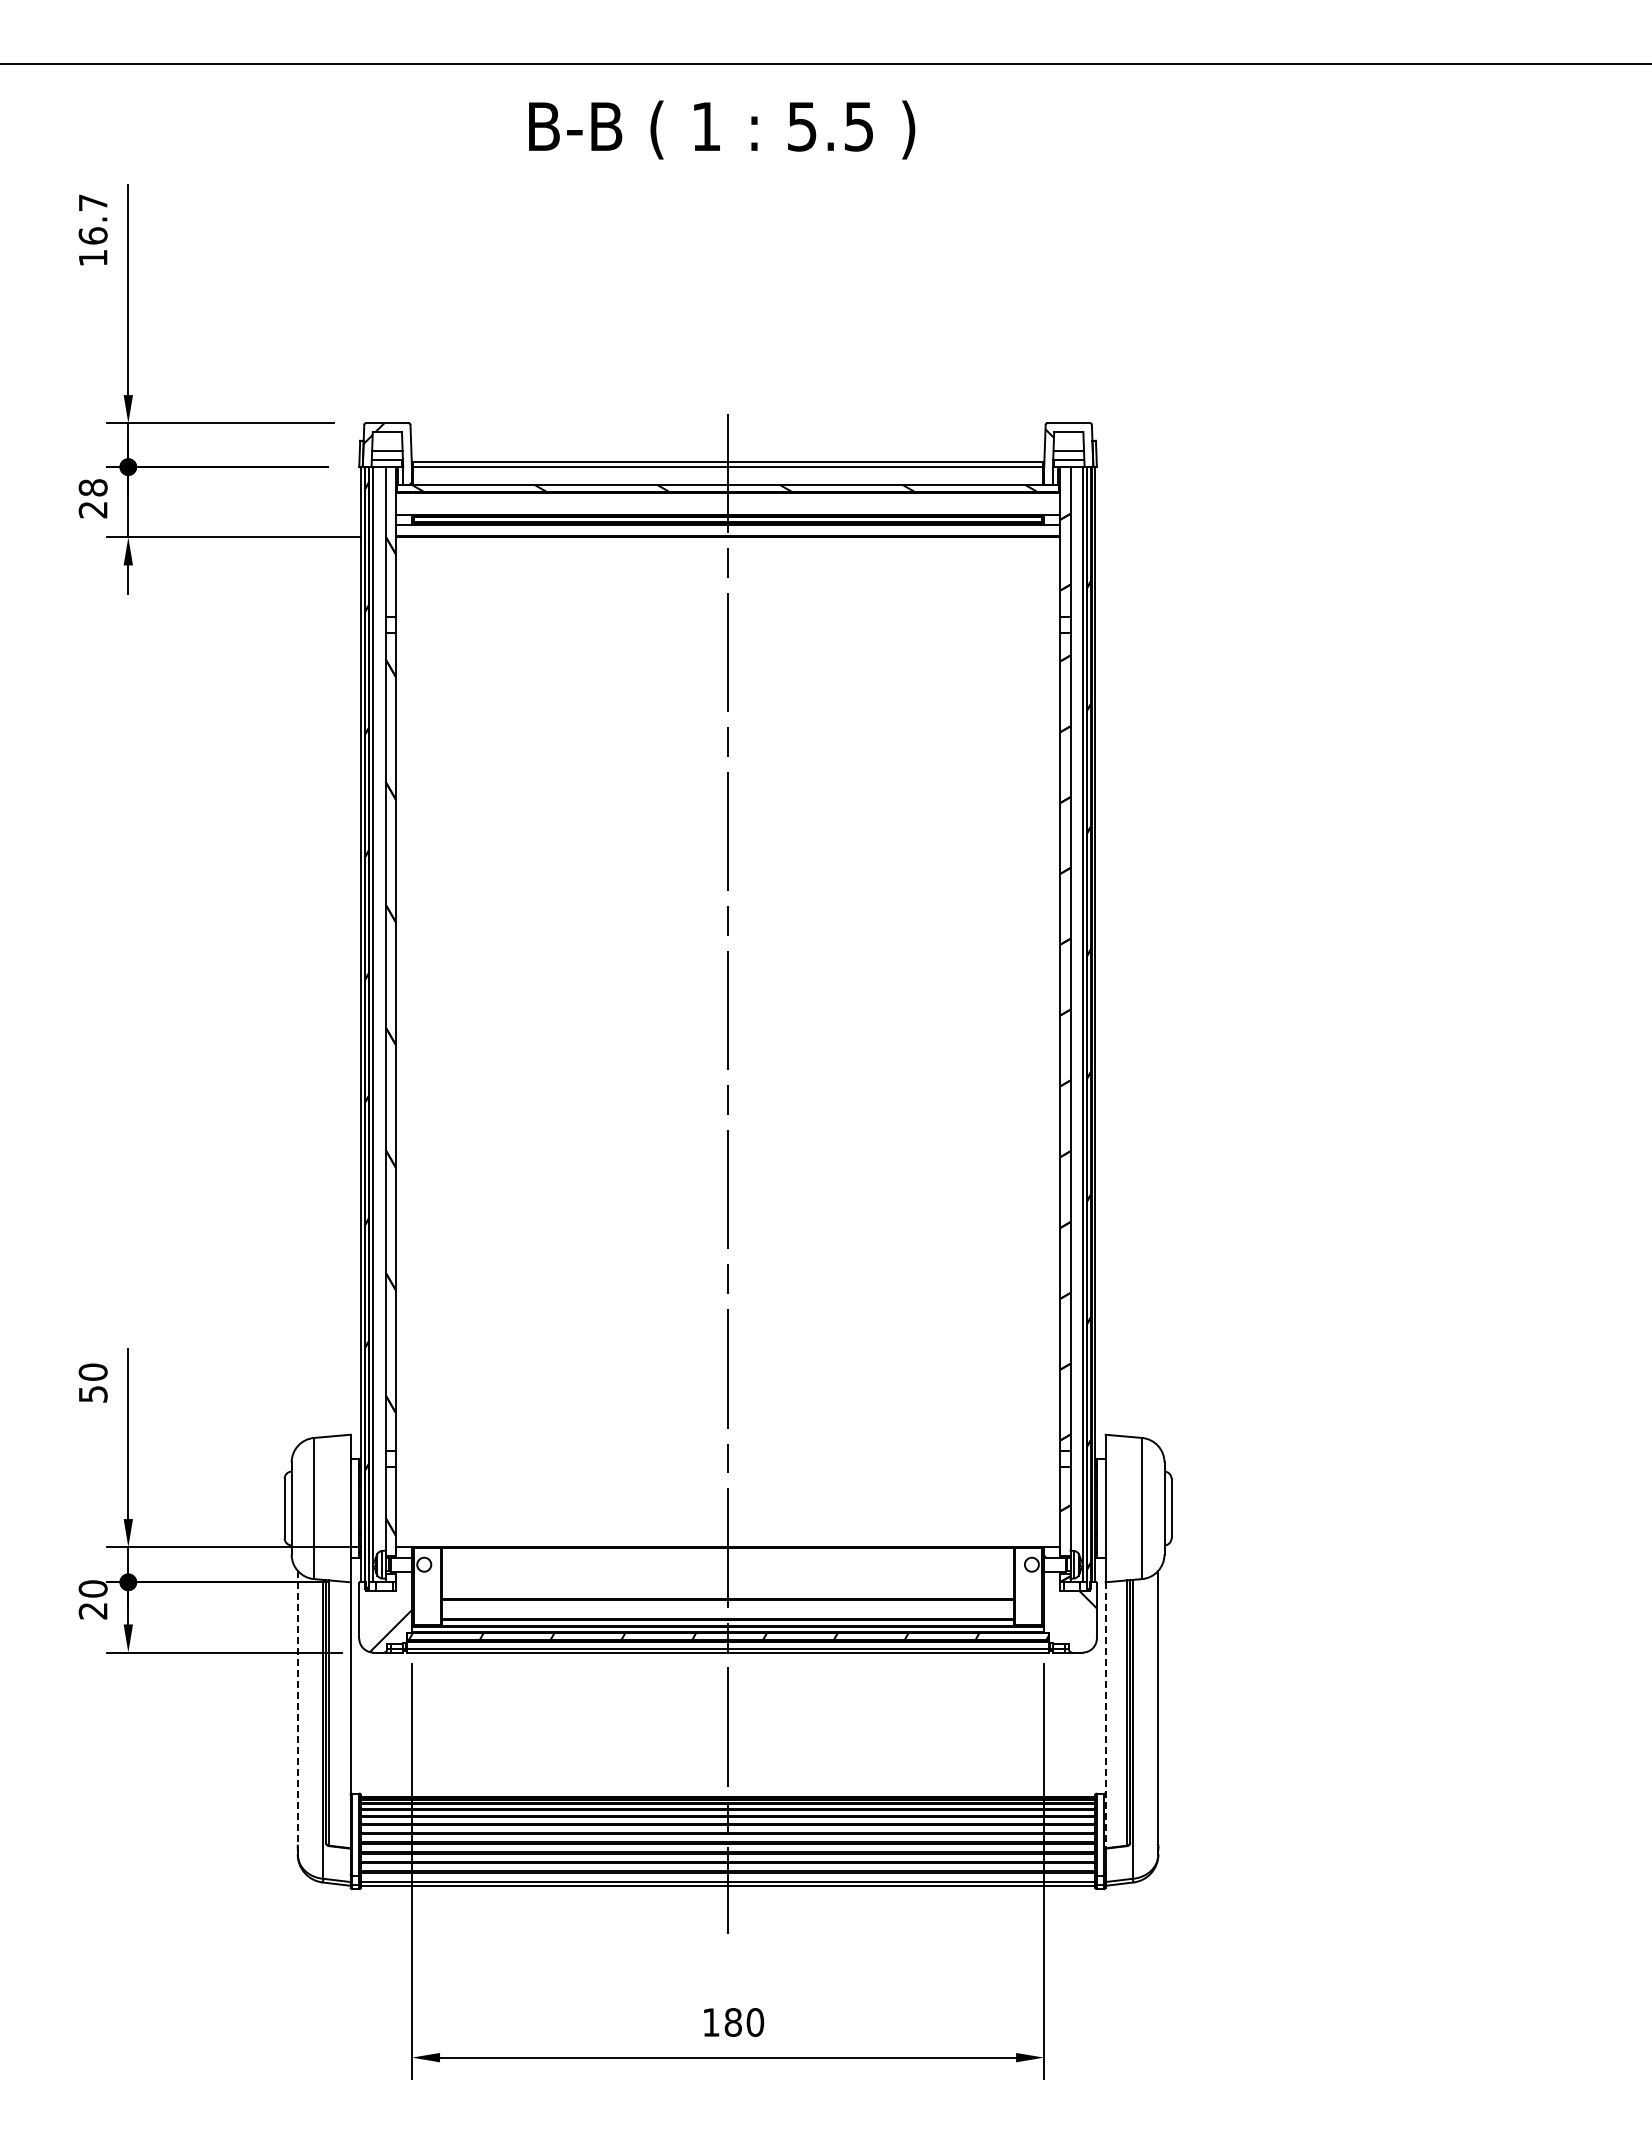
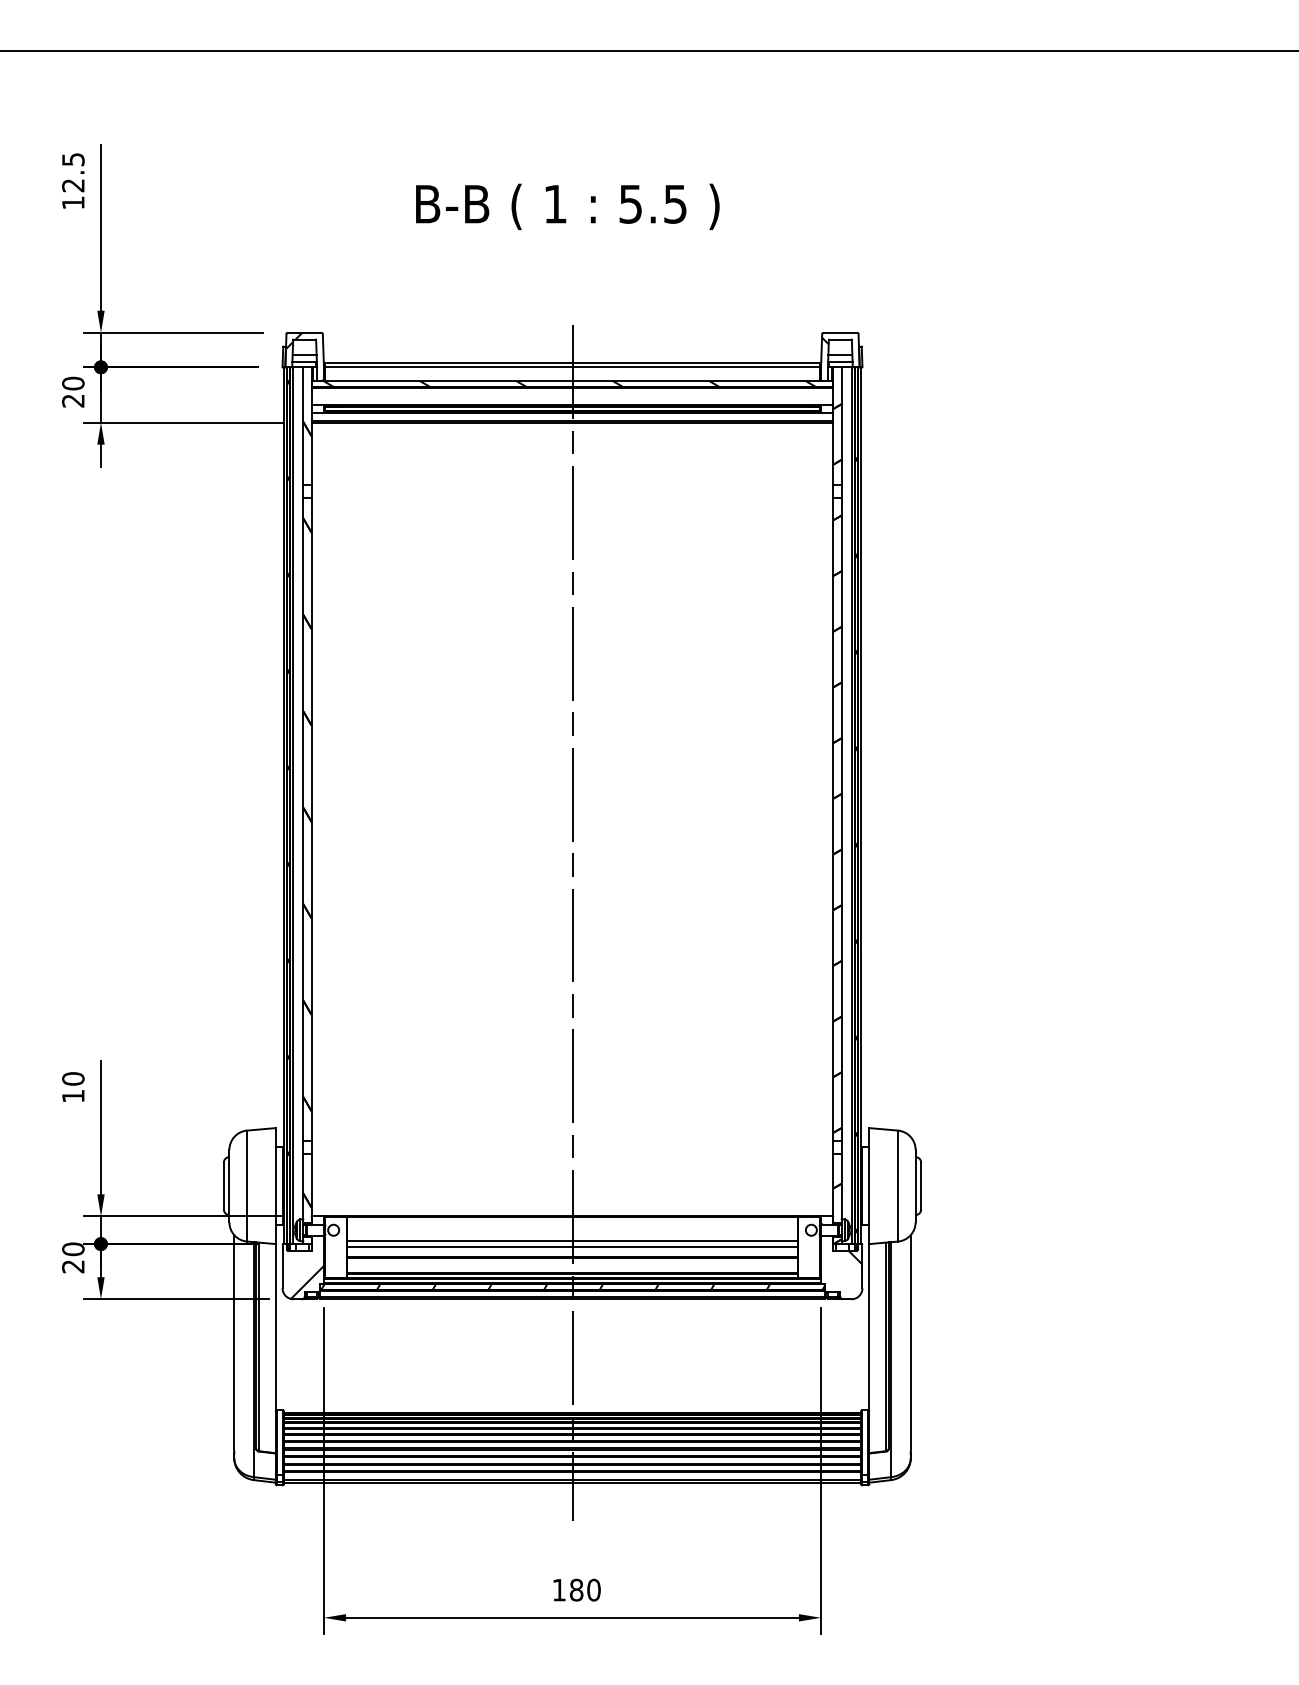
text: (722, 129) -> (568, 206), moved
text: (92, 219) -> (72, 172), 16.7 -> 12.5
text: (93, 487) -> (73, 383), 28 -> 20
text: (93, 1394) -> (73, 1096), 50 -> 10
line: (727, 1578) -> (572, 1241), added
line: (727, 1585) -> (572, 1246), added
line: (297, 1707) -> (233, 1342), dashed -> solid
line: (1105, 1715) -> (869, 1348), dashed -> solid

